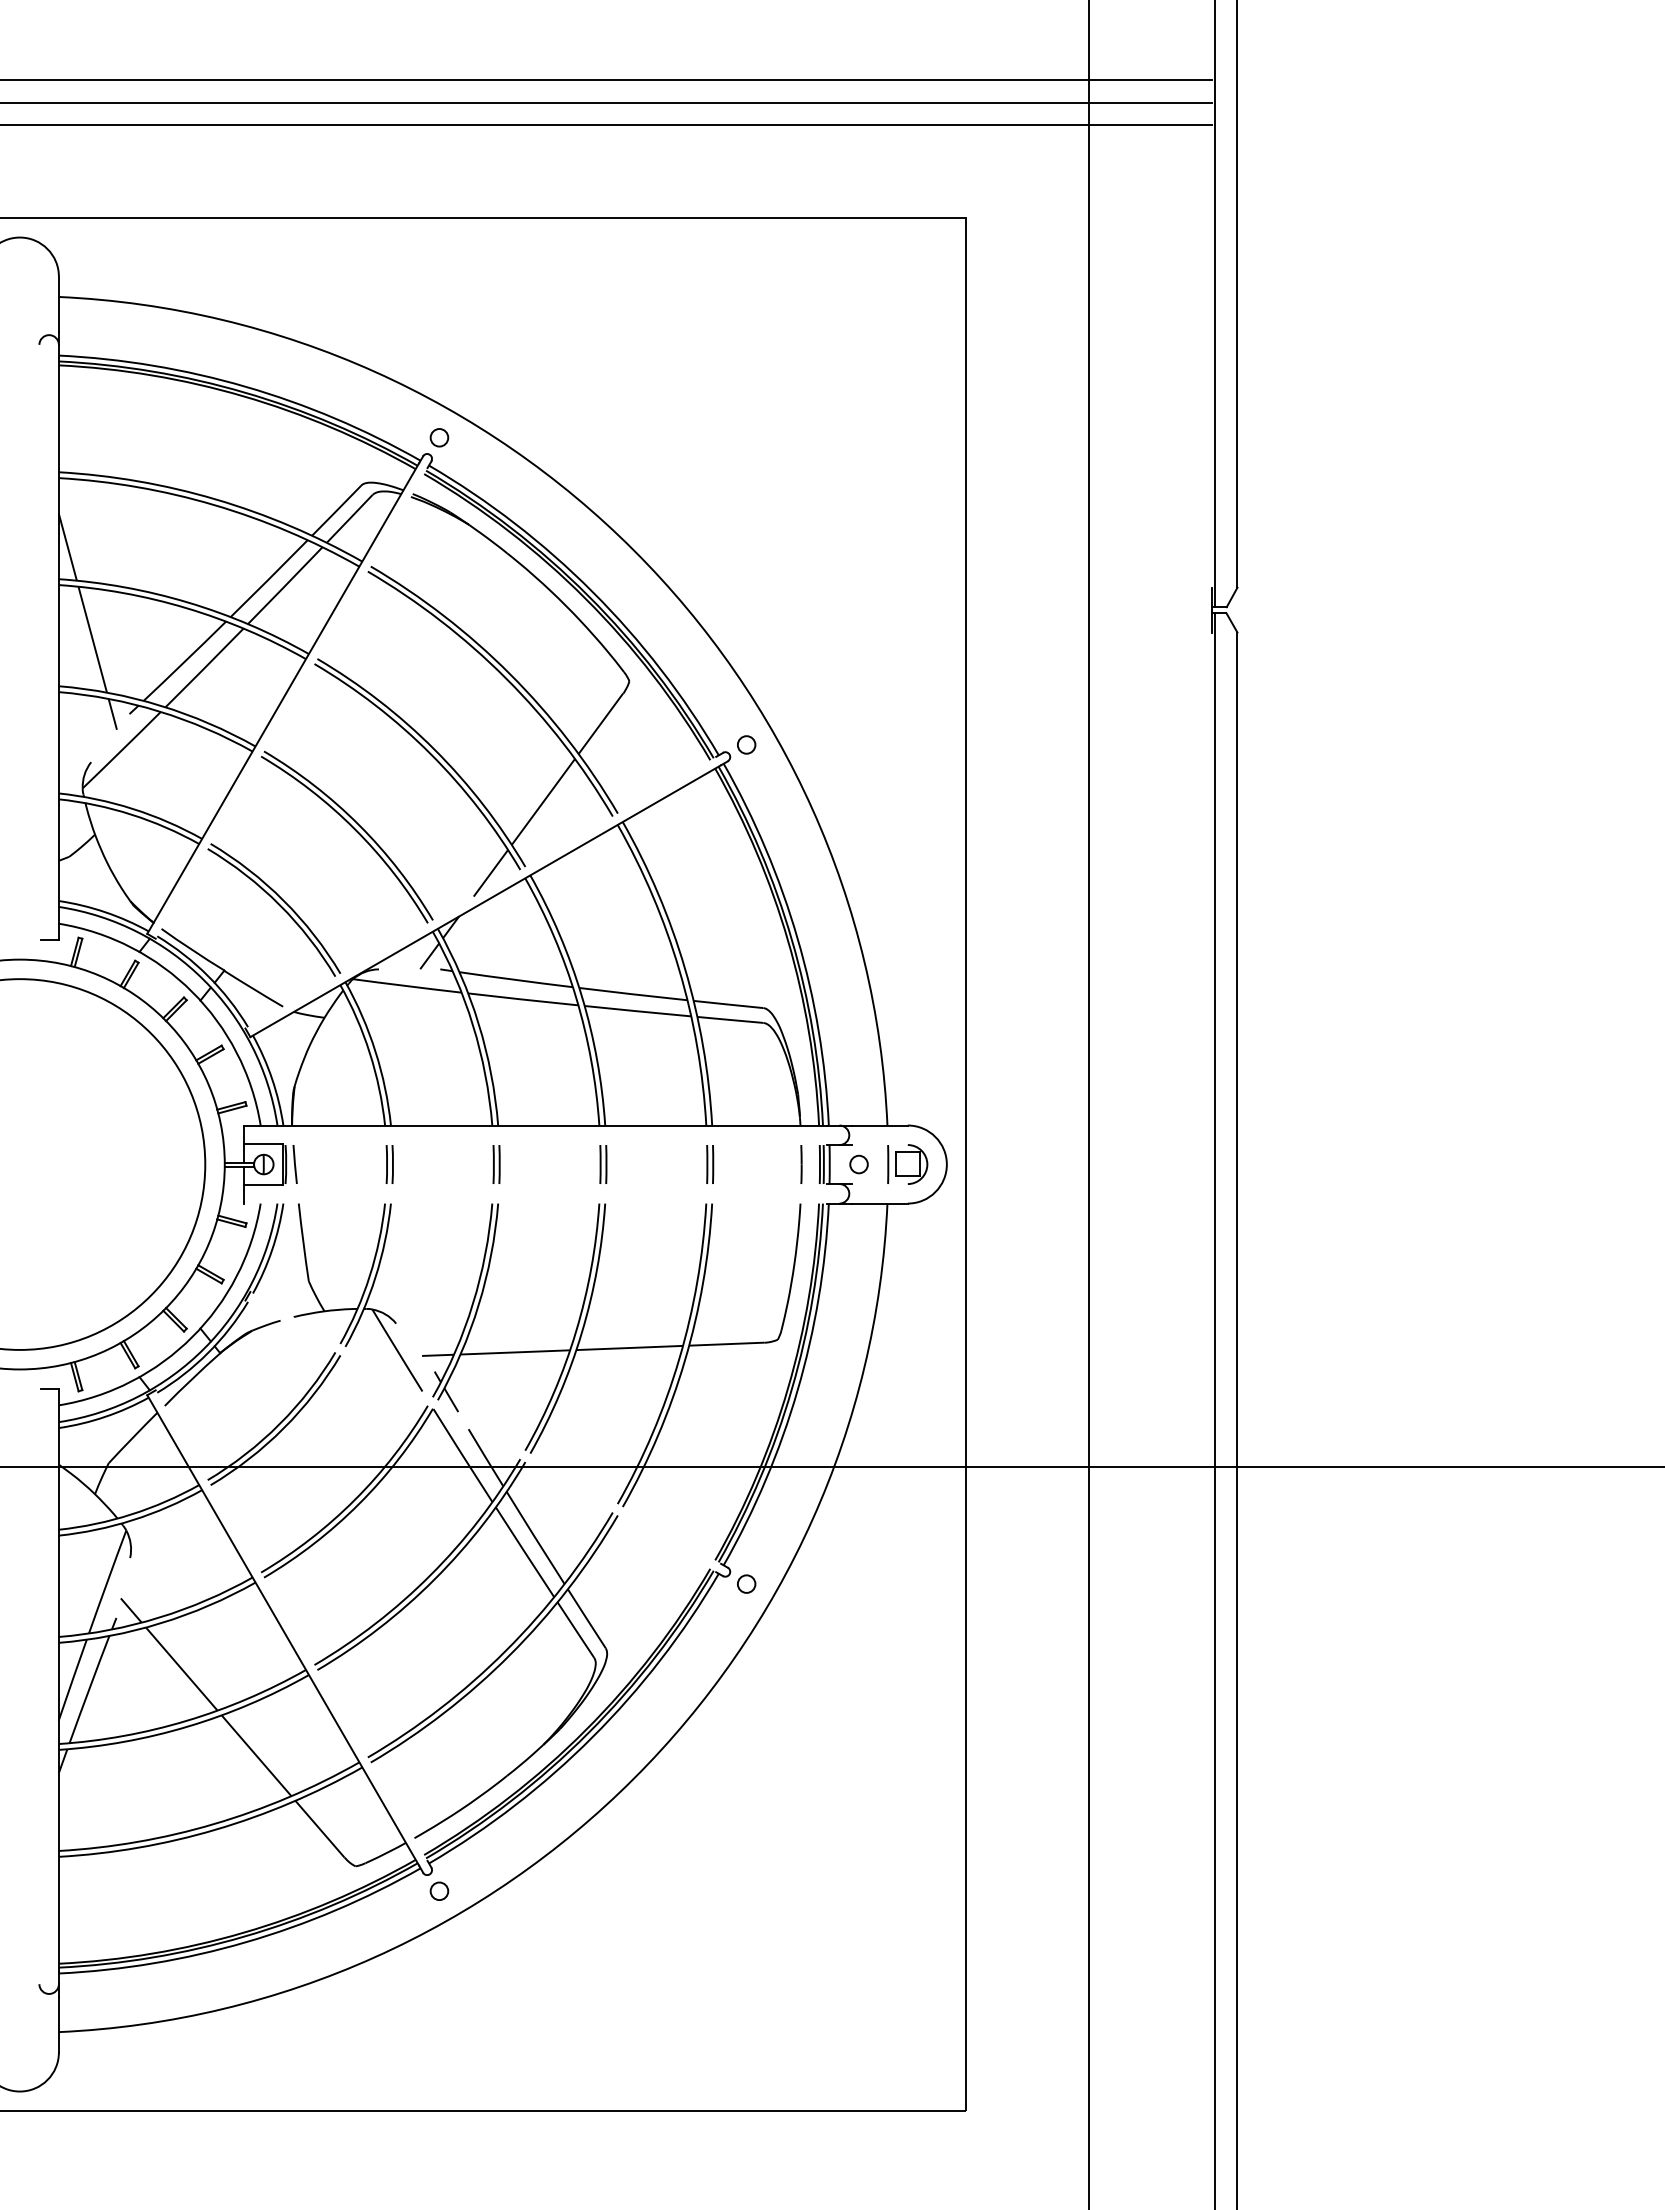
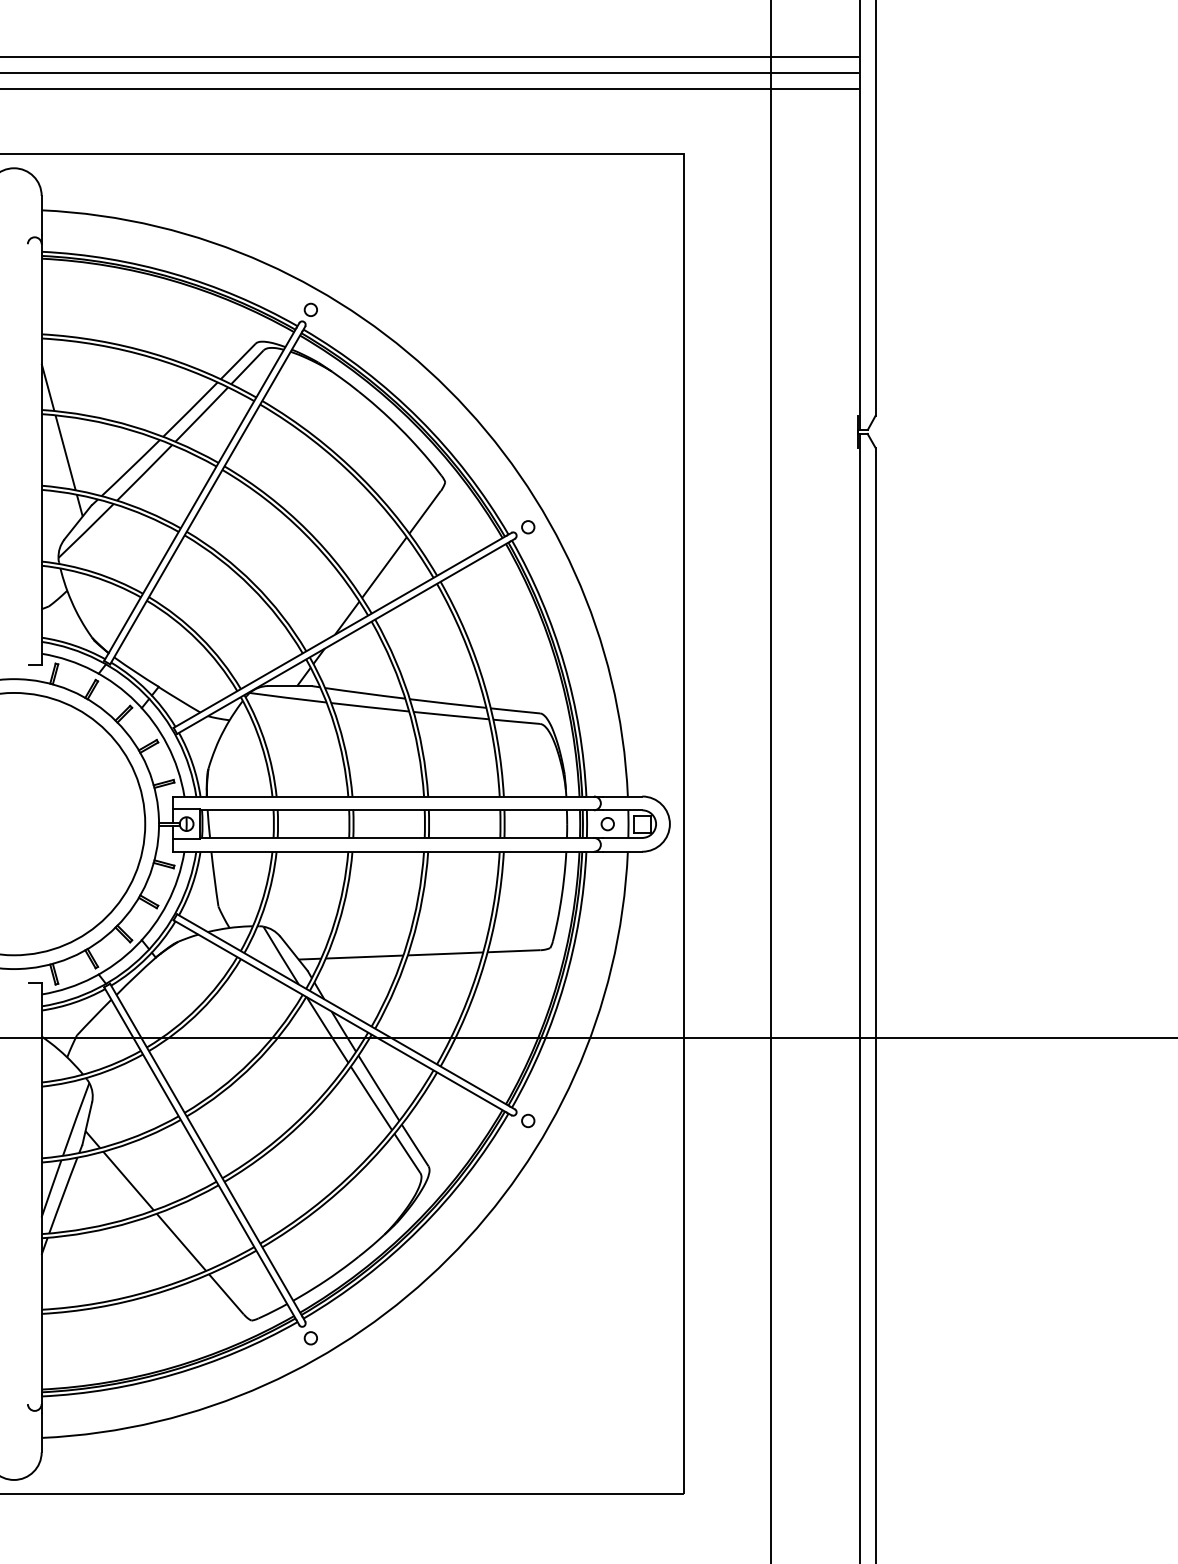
line: (291, 703) -> (206, 497), added
line: (110, 738) -> (78, 522), added
line: (480, 892) -> (339, 631), added
line: (409, 969) -> (289, 686), added
line: (554, 1145) -> (392, 810), added
line: (879, 1145) -> (622, 810), added
line: (554, 1184) -> (392, 838), added
line: (879, 1184) -> (622, 838), added
line: (535, 1203) -> (378, 851), added
line: (415, 1347) -> (293, 953), added
line: (485, 1427) -> (343, 1010), added
line: (480, 1436) -> (339, 1016), added
line: (123, 1587) -> (87, 1123), added
line: (291, 1625) -> (206, 1150), added

